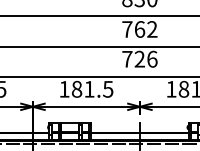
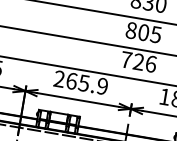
text: (139, 29) -> (143, 32), 762 -> 805
text: (86, 88) -> (81, 81), 181.5 -> 265.9

